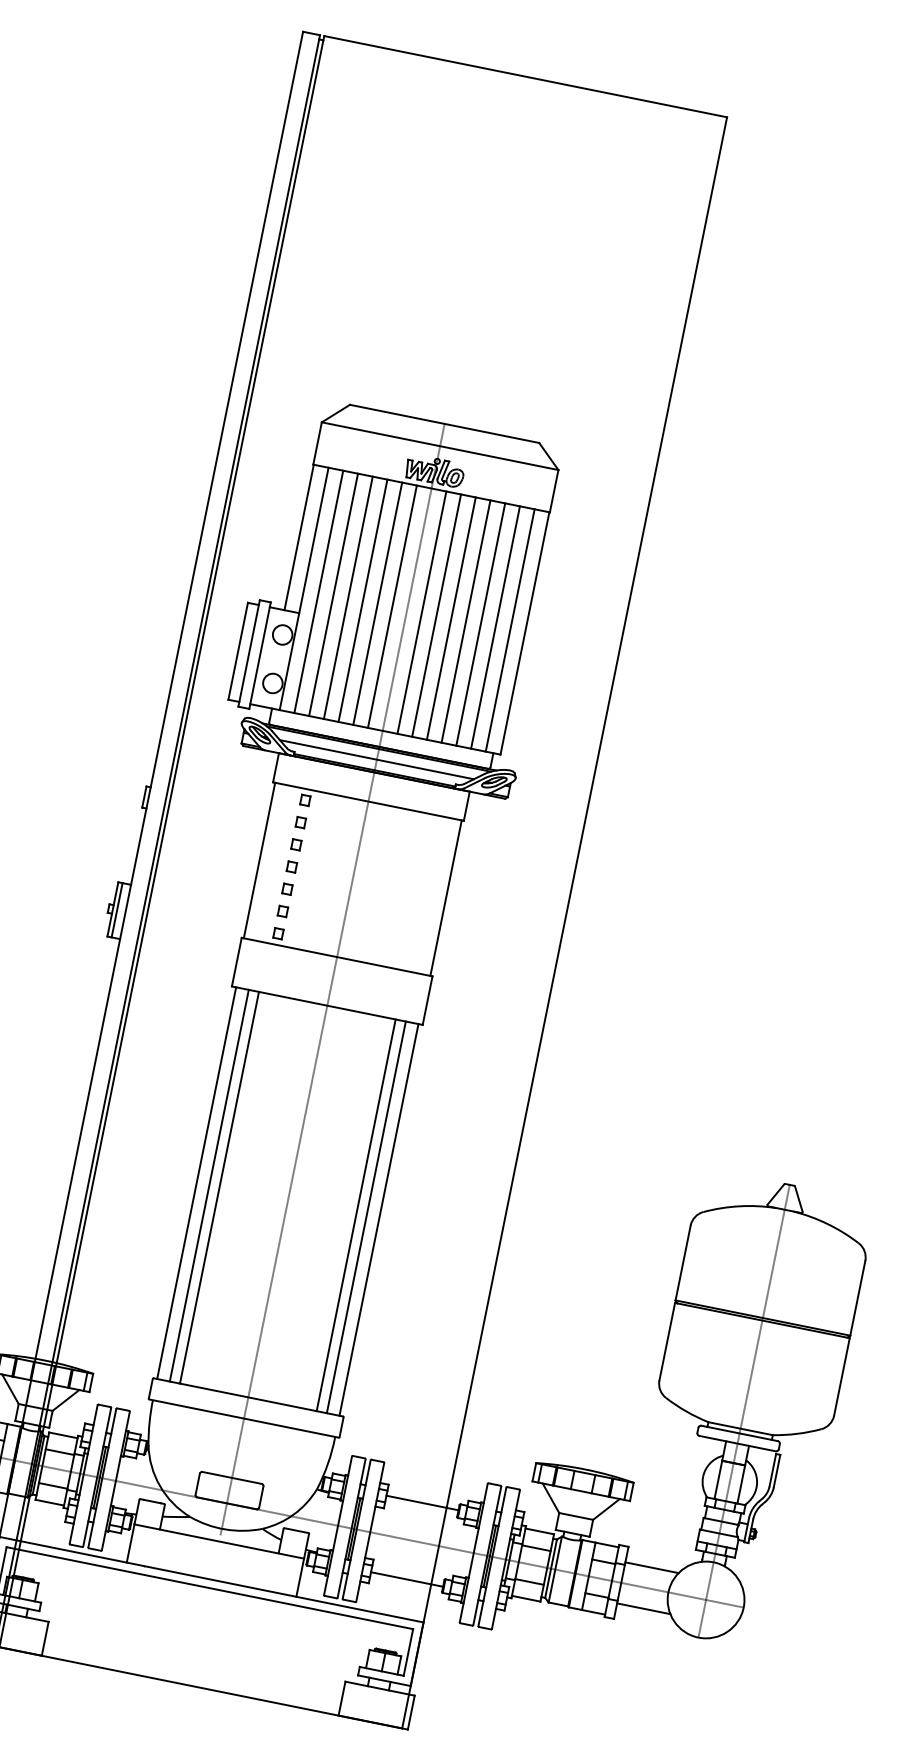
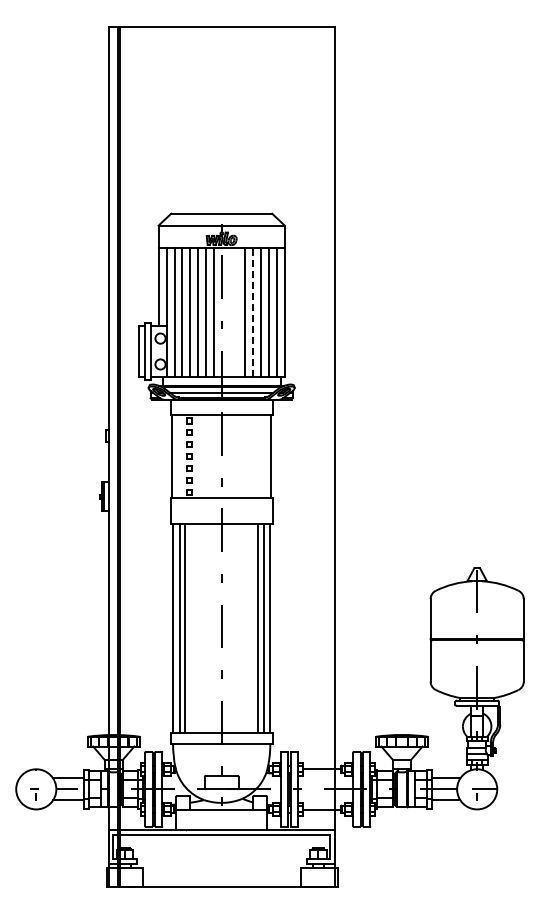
line: (421, 612) -> (229, 312), removed
line: (436, 615) -> (237, 312), removed
line: (466, 621) -> (253, 312), solid -> dashed

